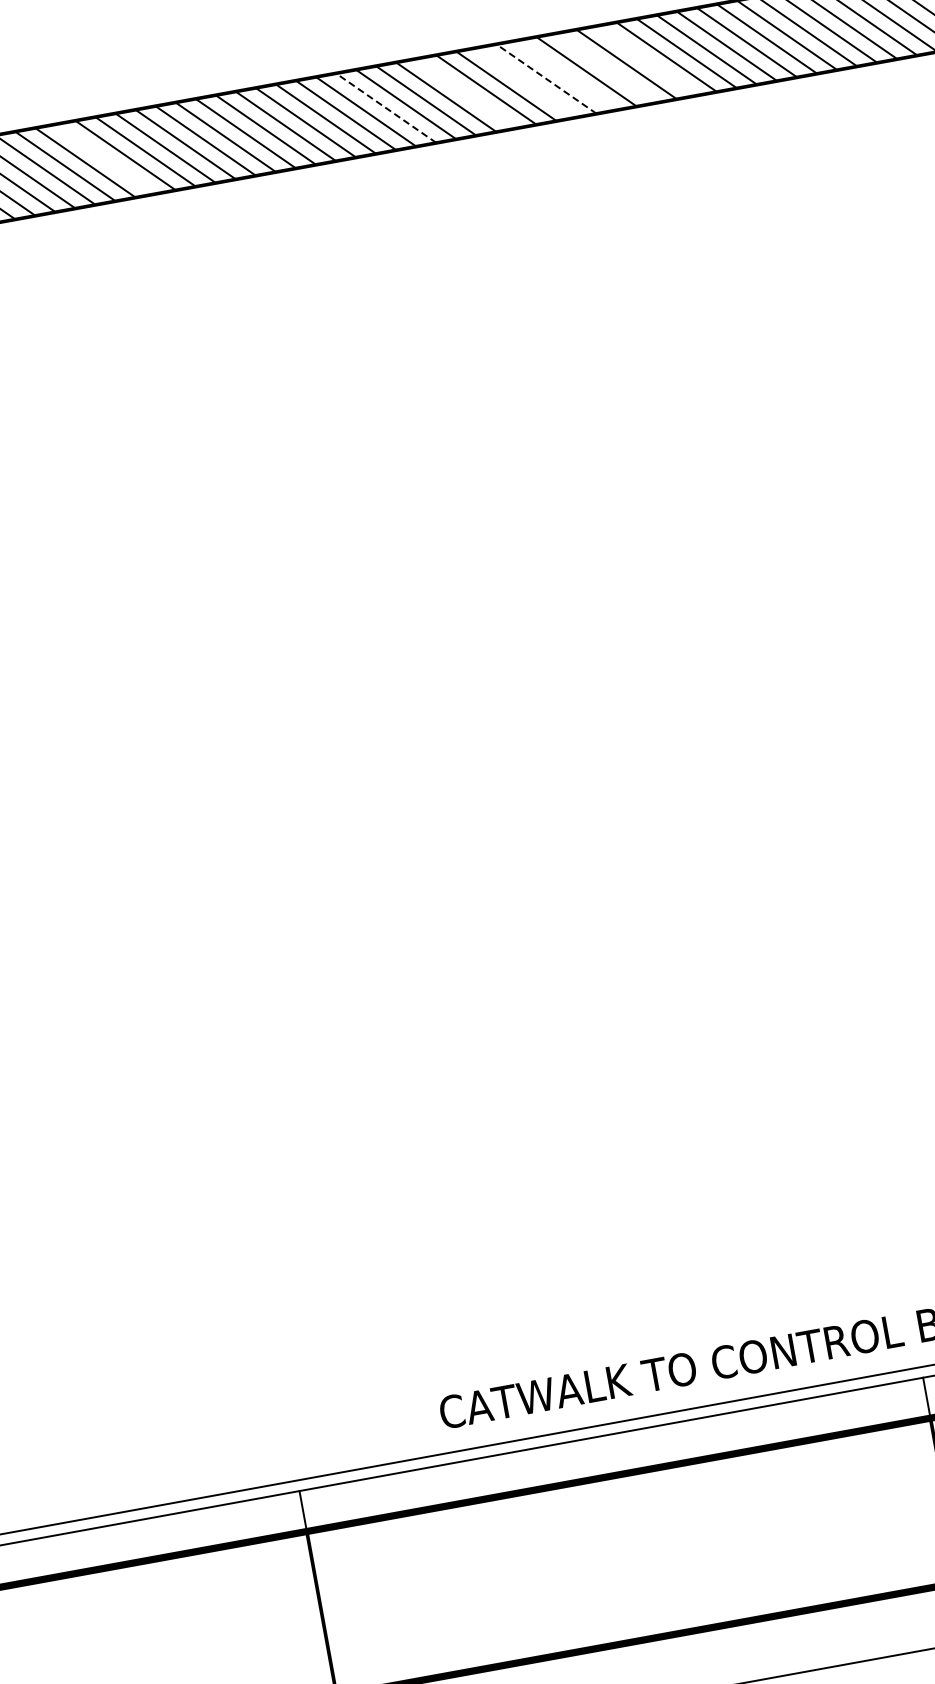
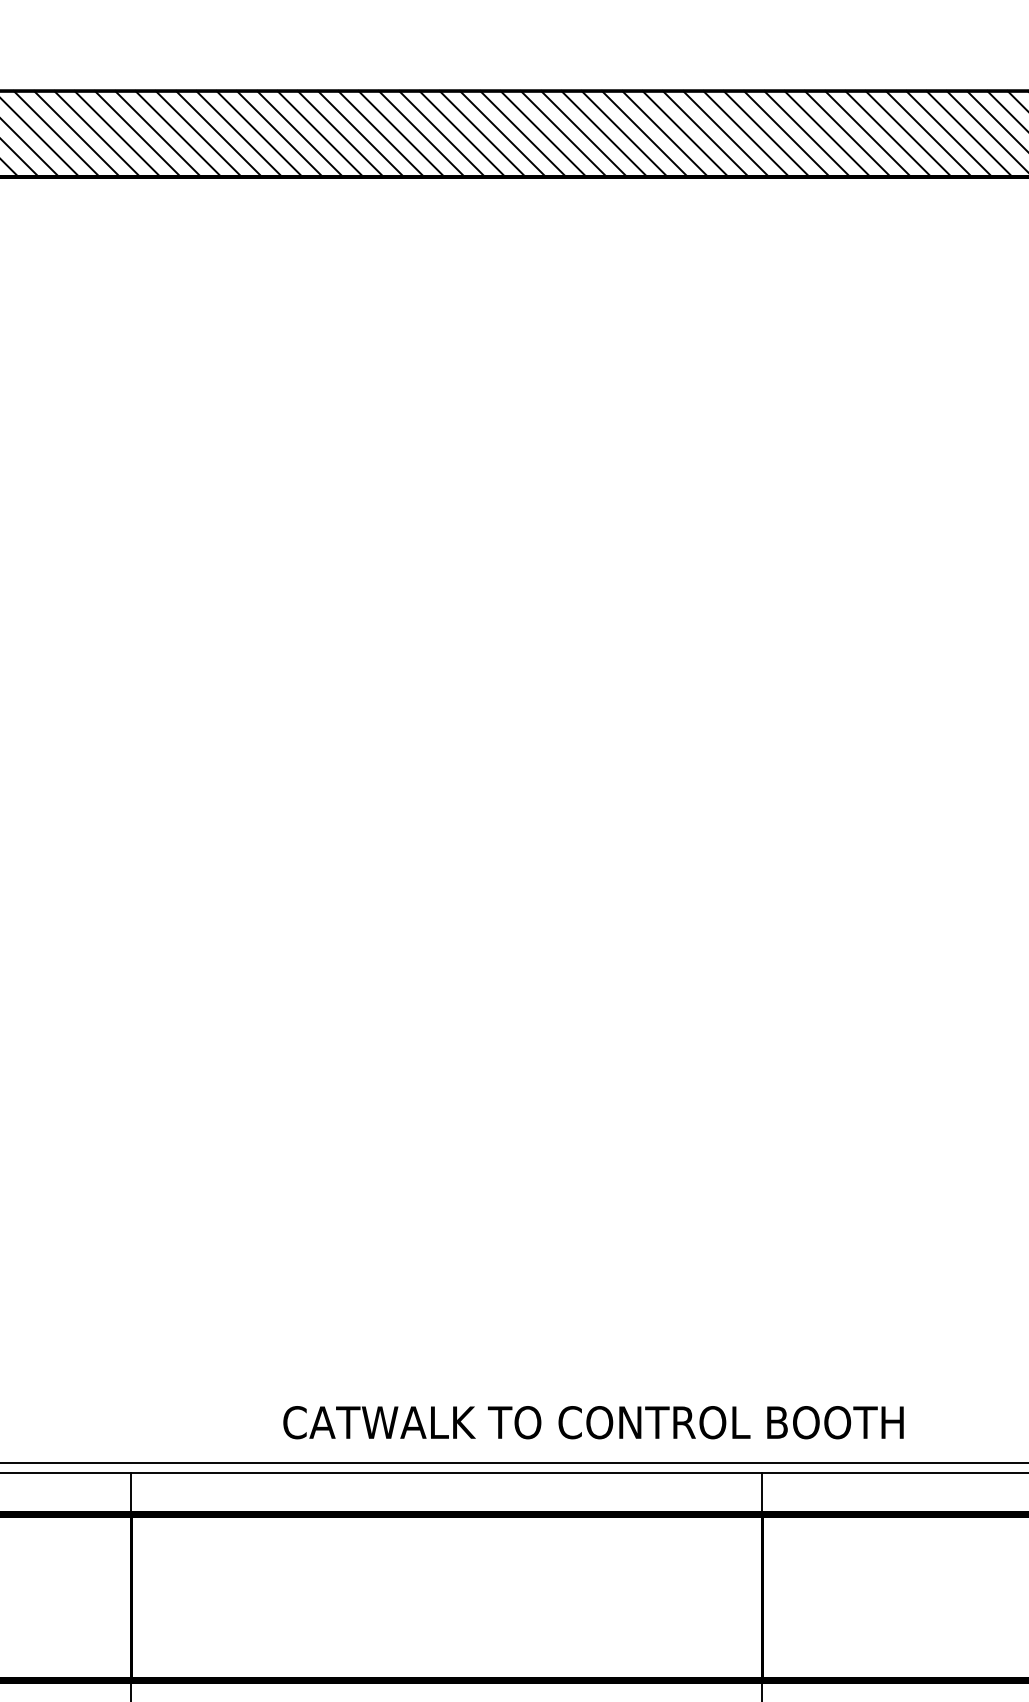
line: (647, 61) -> (726, 134), added
line: (606, 68) -> (685, 134), added
line: (566, 75) -> (644, 134), added
line: (546, 79) -> (624, 134), dashed -> solid
line: (526, 83) -> (604, 134), added
line: (466, 94) -> (543, 134), added
line: (386, 108) -> (462, 134), dashed -> solid
line: (105, 159) -> (178, 134), added

